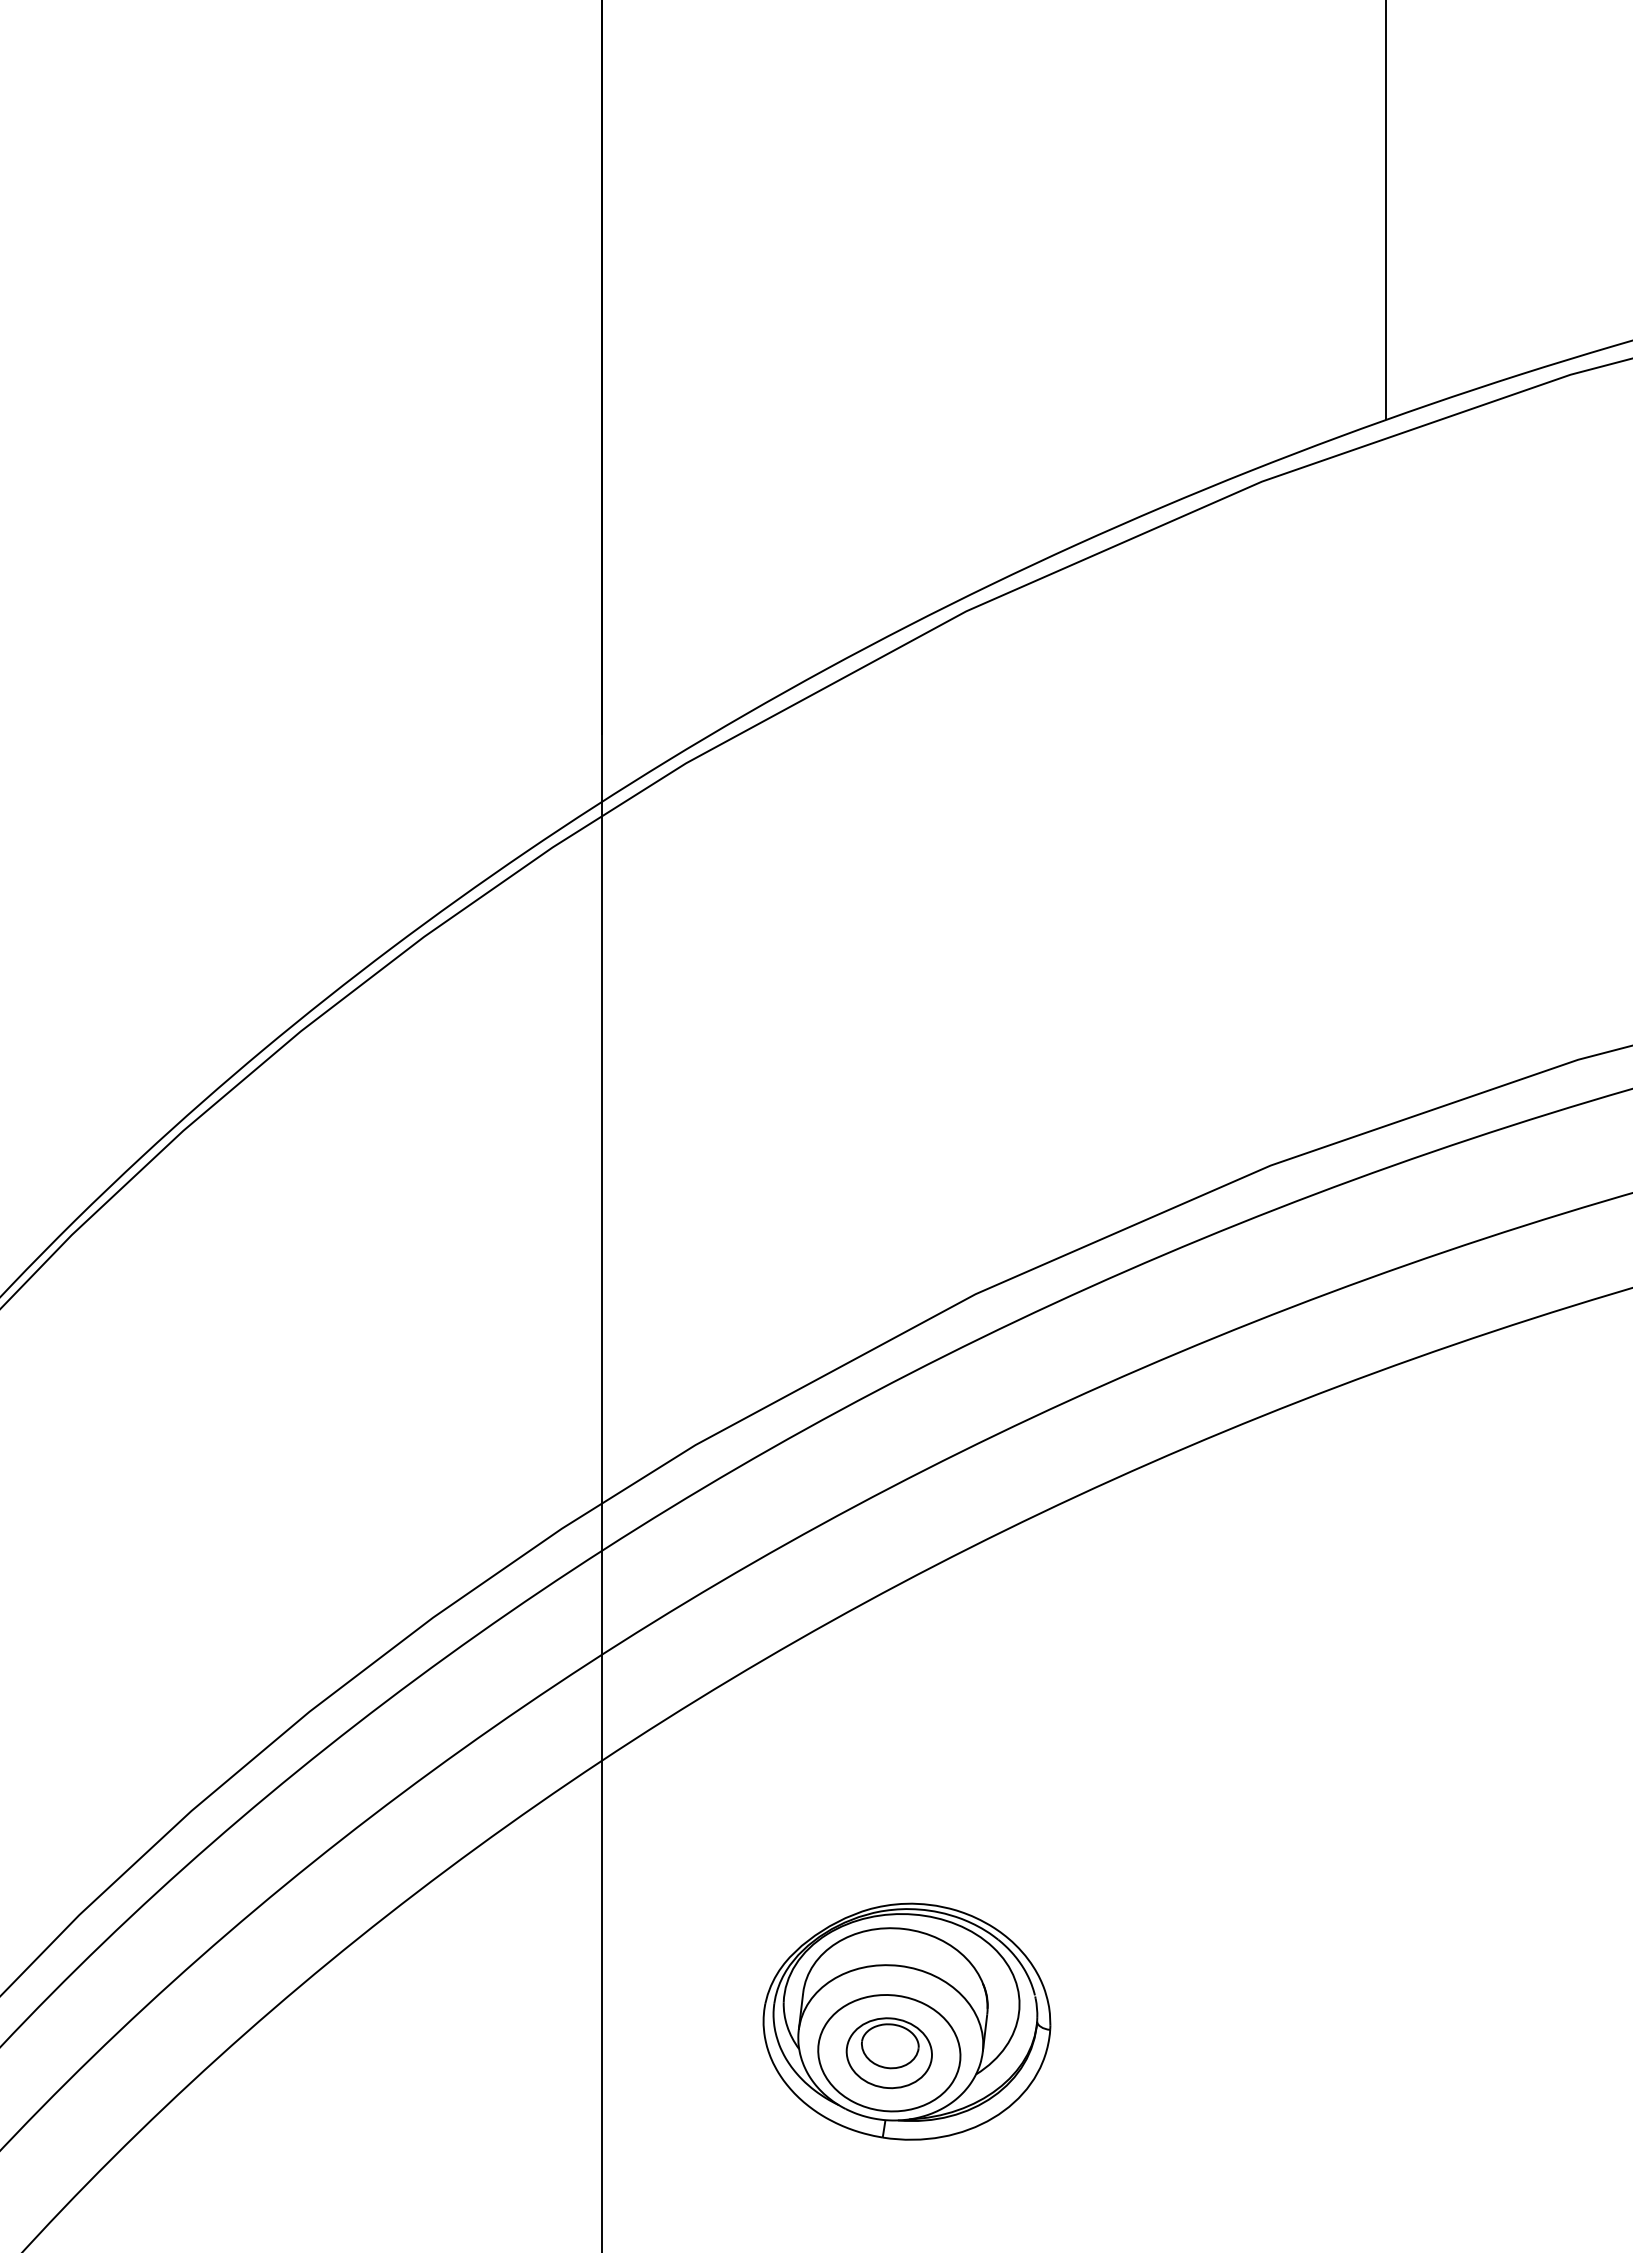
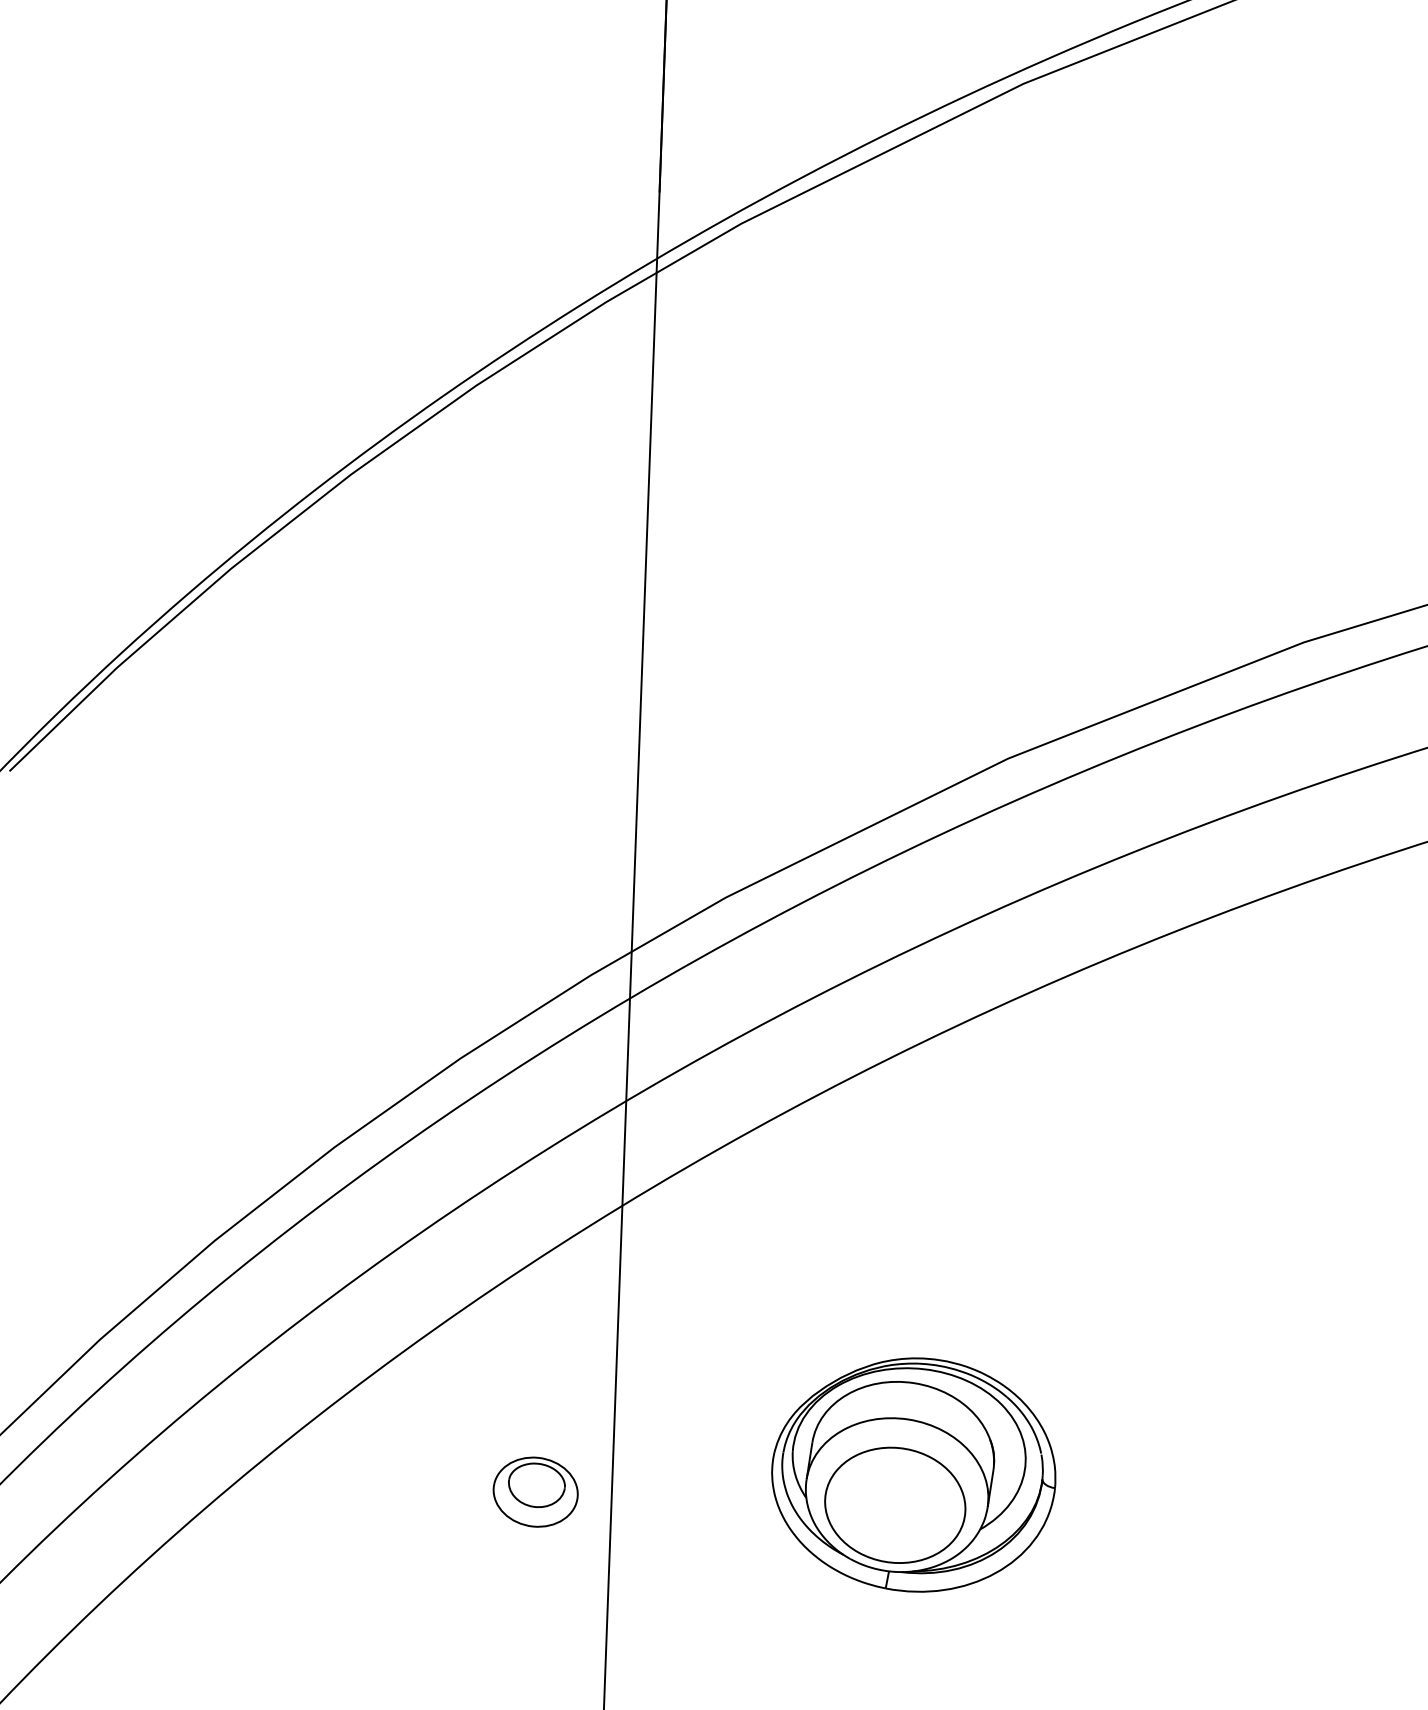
part: (888, 2053) -> (534, 1492), moved

